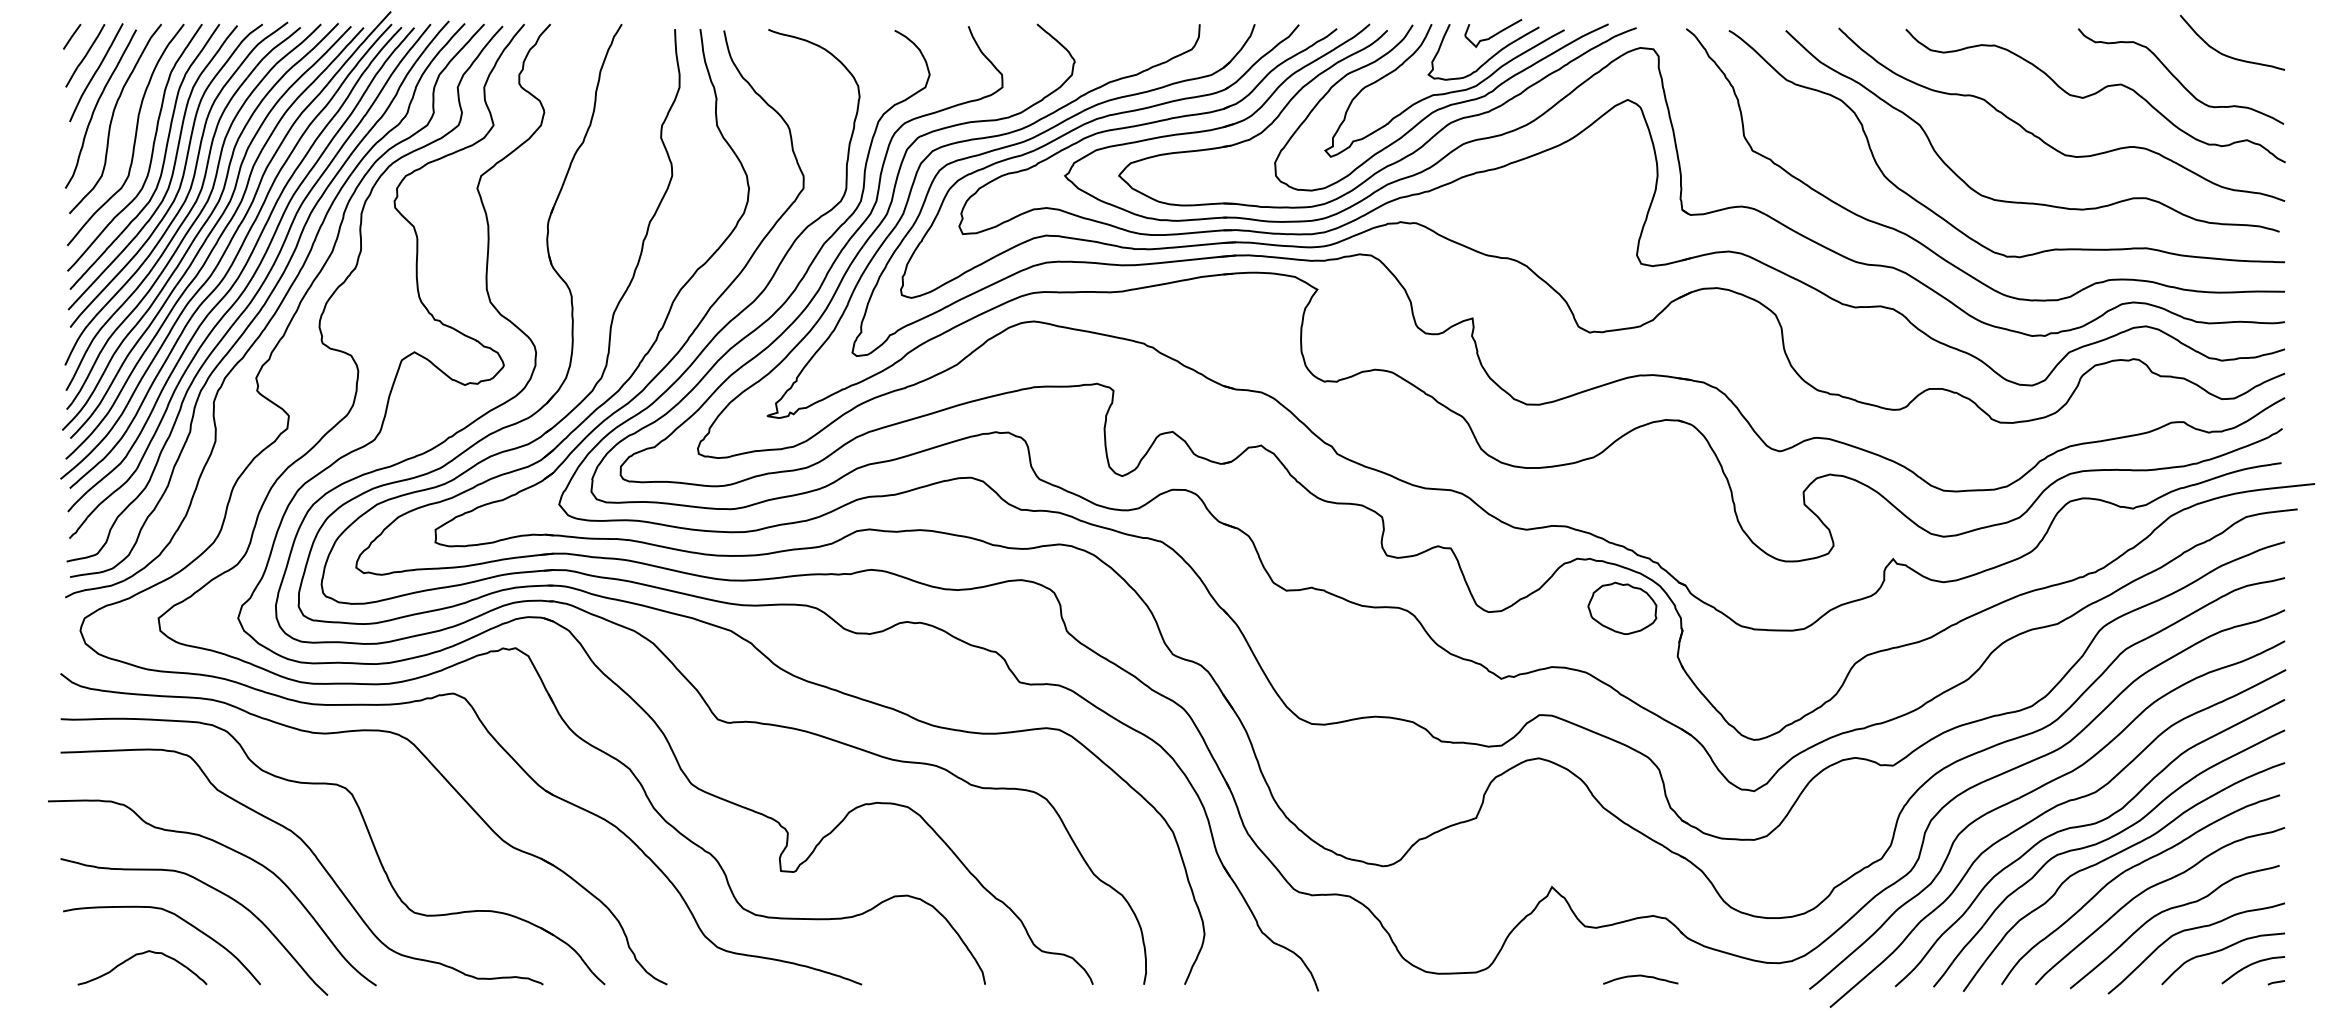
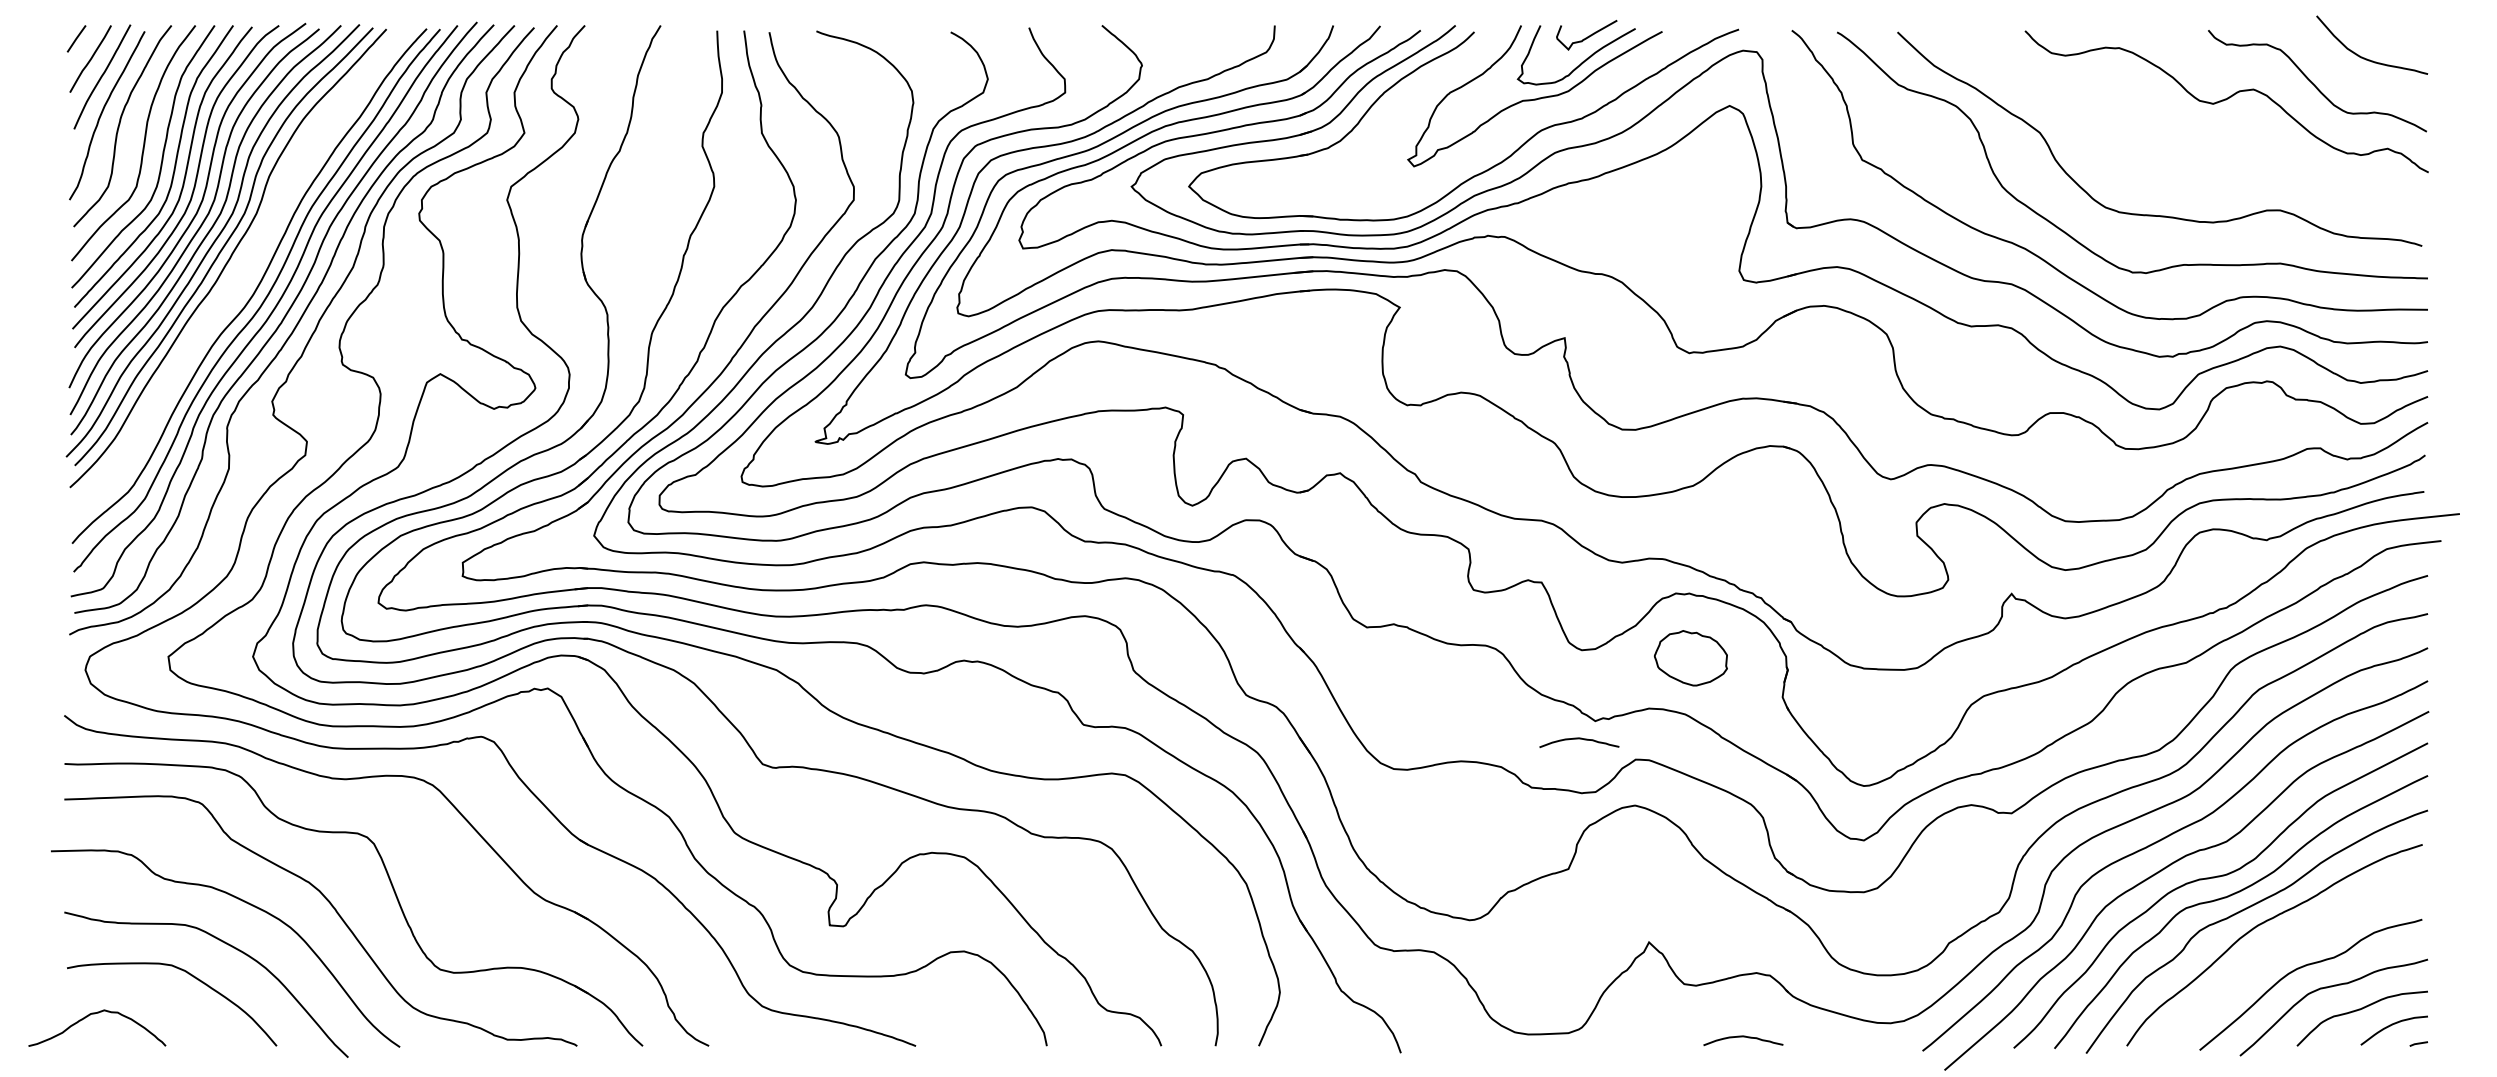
curve: (1442, 107) -> (1532, 113), removed
curve: (2039, 137) -> (2167, 145), removed
part: (225, 250) -> (239, 265), removed
part: (1622, 608) -> (1690, 658), moved
curve: (1486, 696) -> (1579, 739), added
curve: (2151, 888) -> (2286, 943), removed
curve: (140, 954) -> (95, 1014), moved

